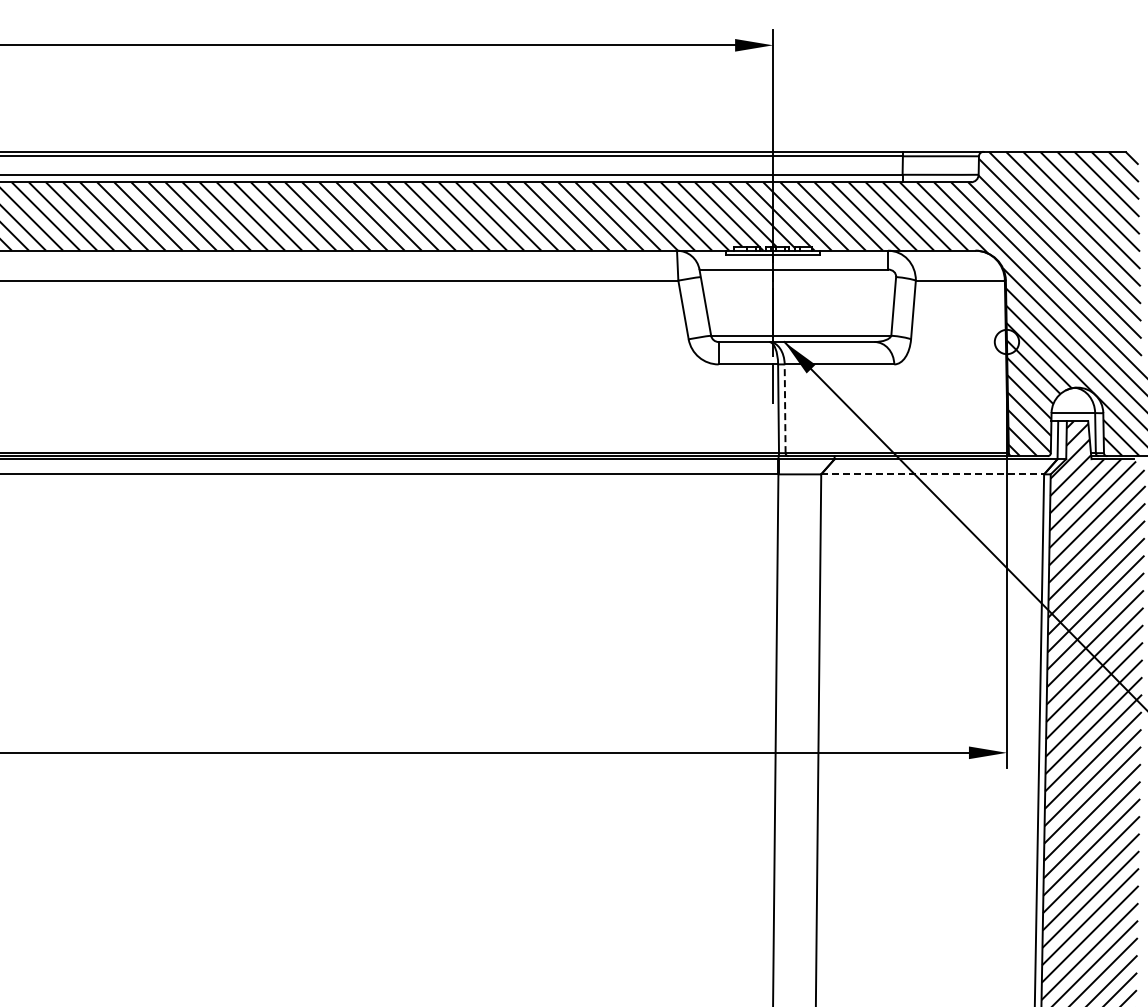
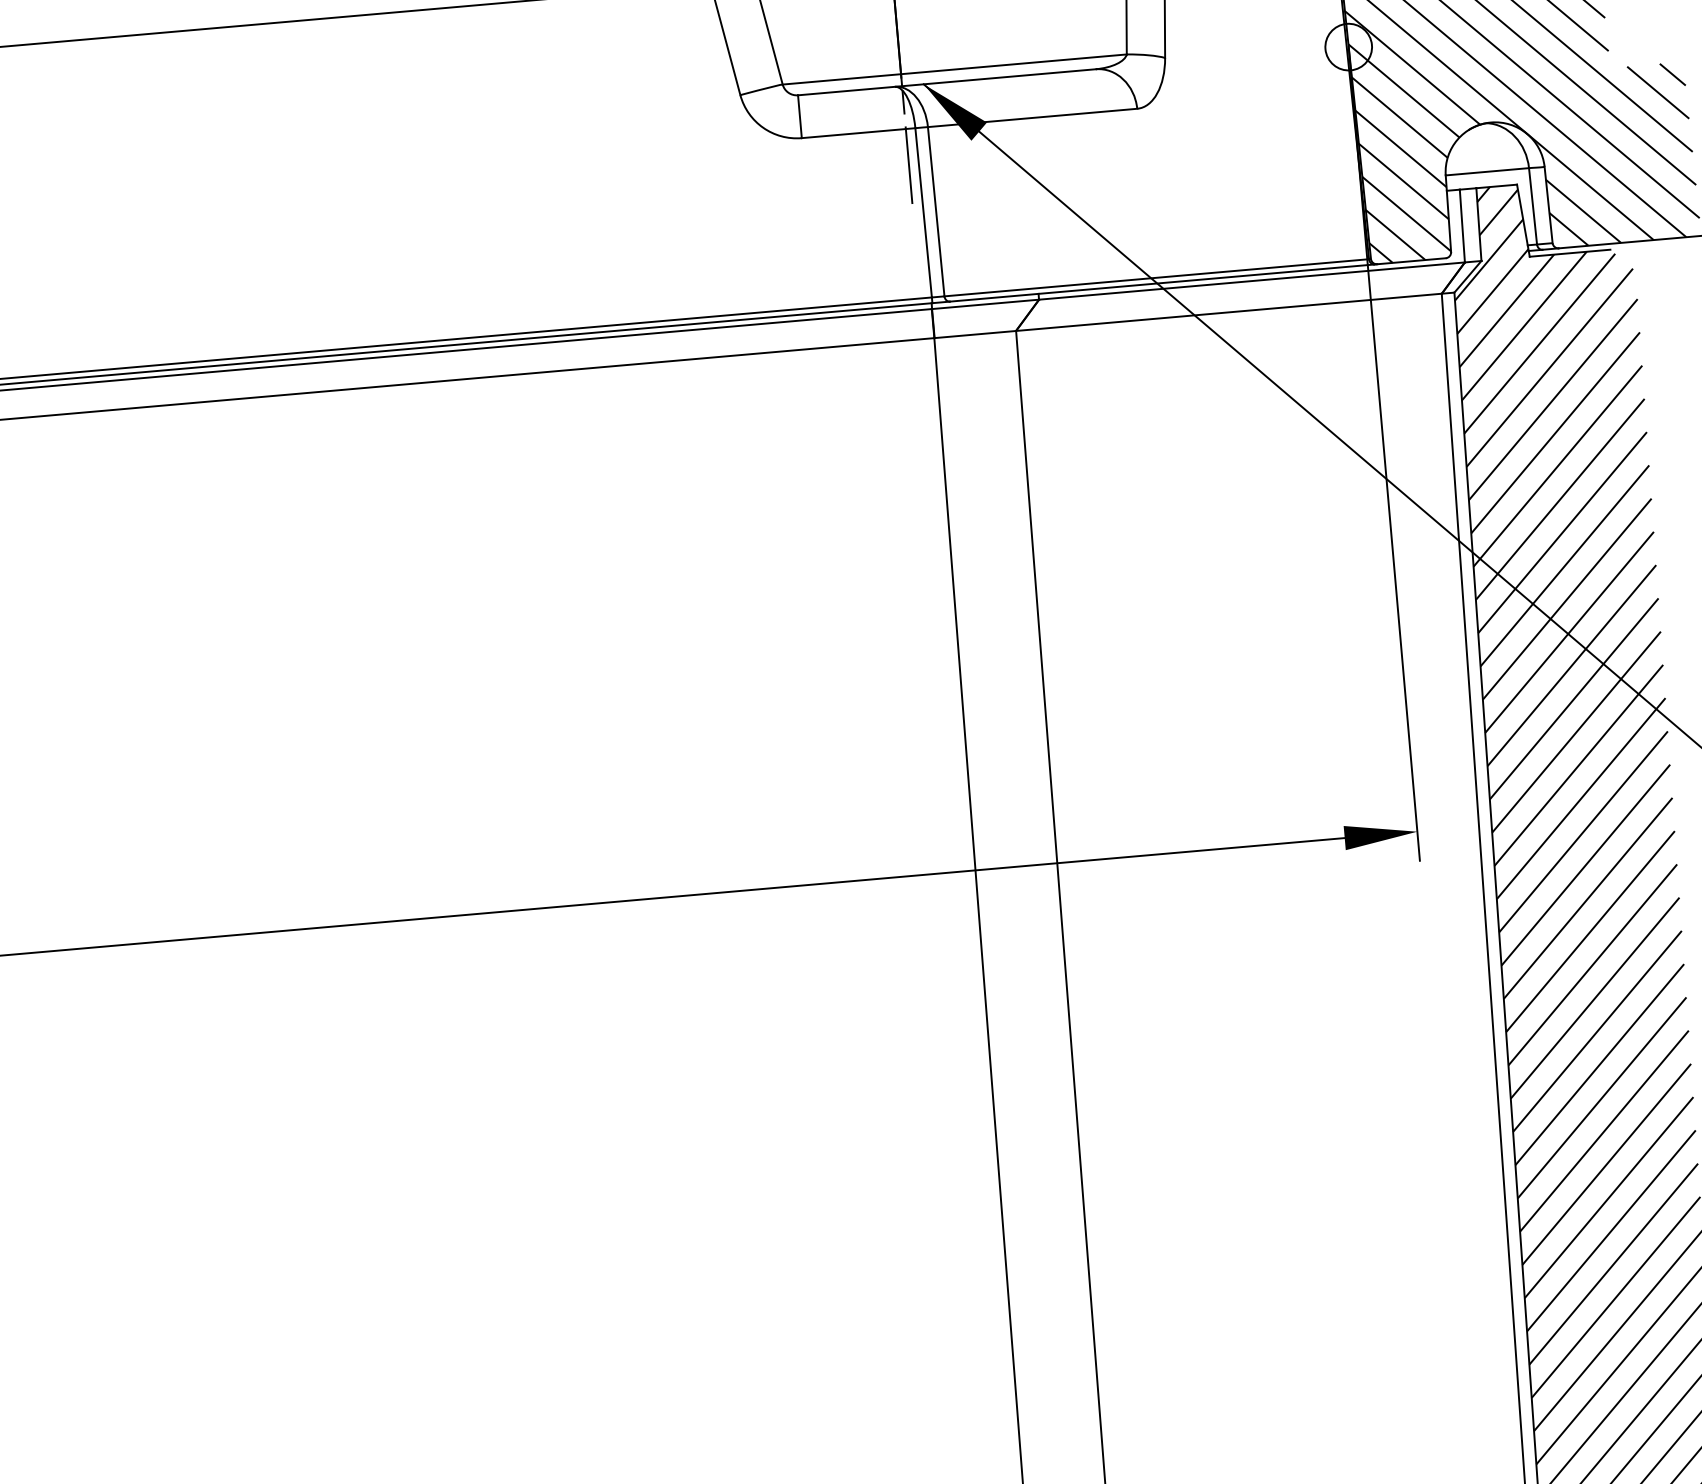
line: (785, 408) -> (936, 211), dashed -> solid
line: (933, 474) -> (1230, 312), dashed -> solid

